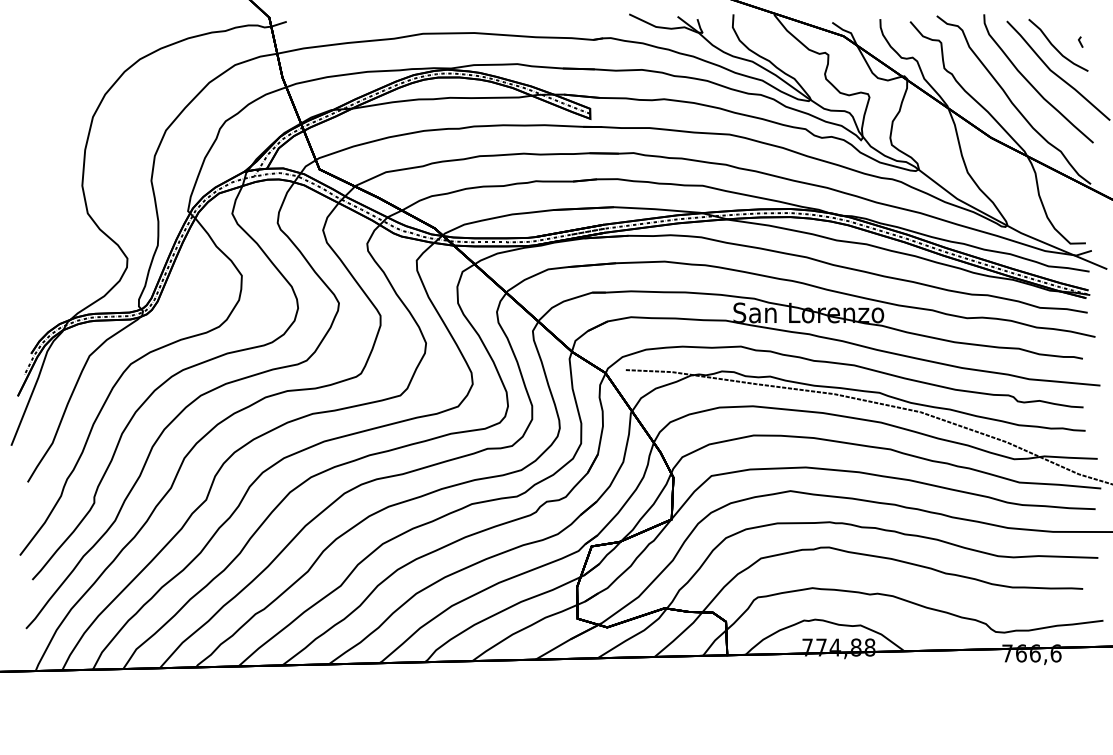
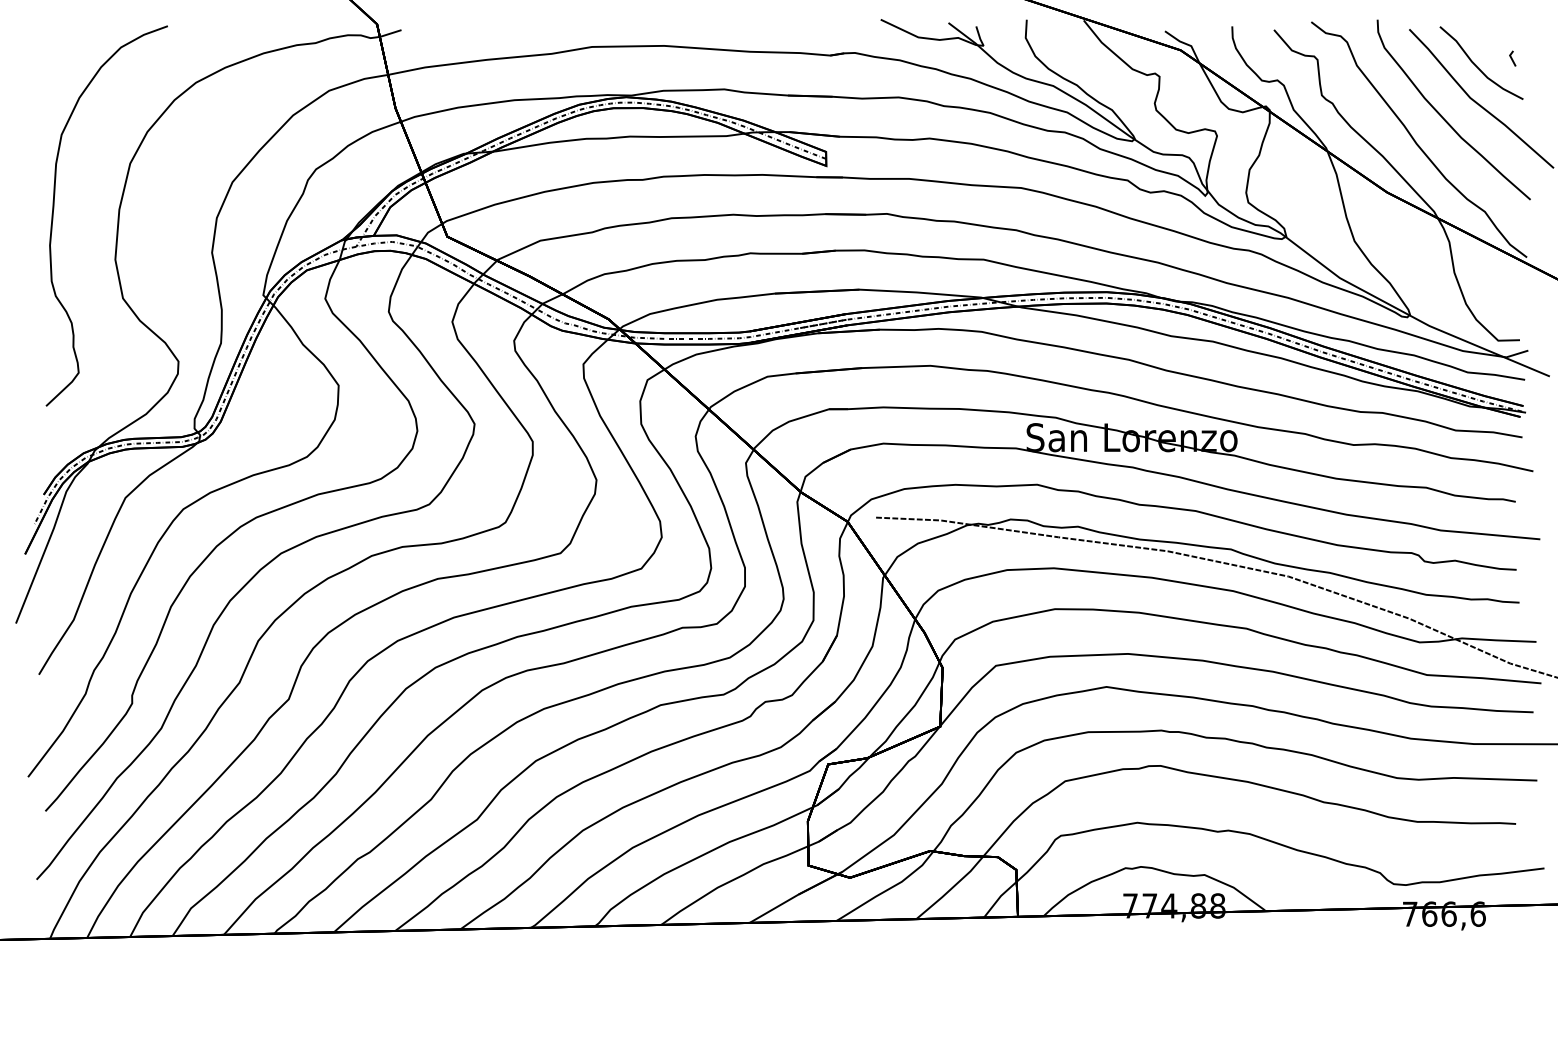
curve: (38, 149) -> (54, 209), added

